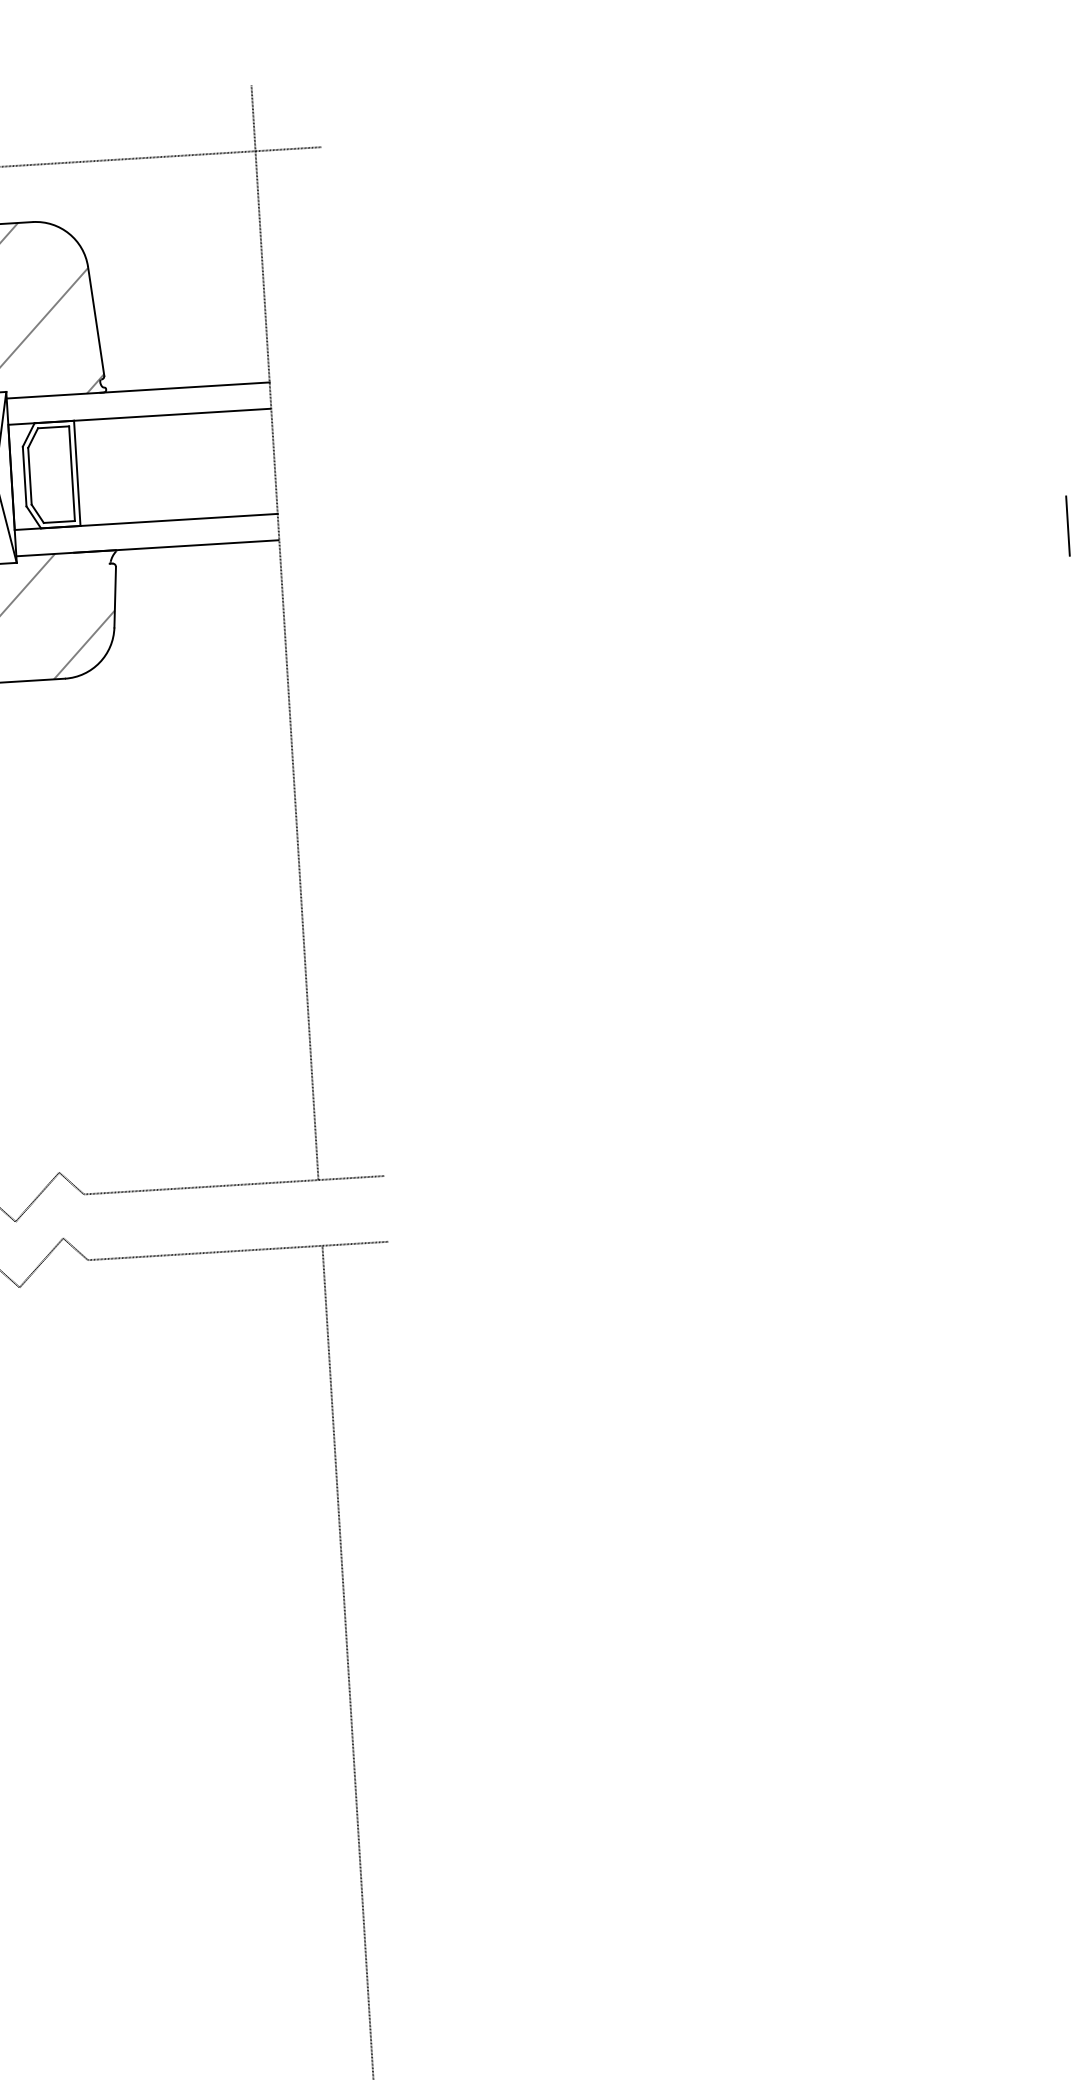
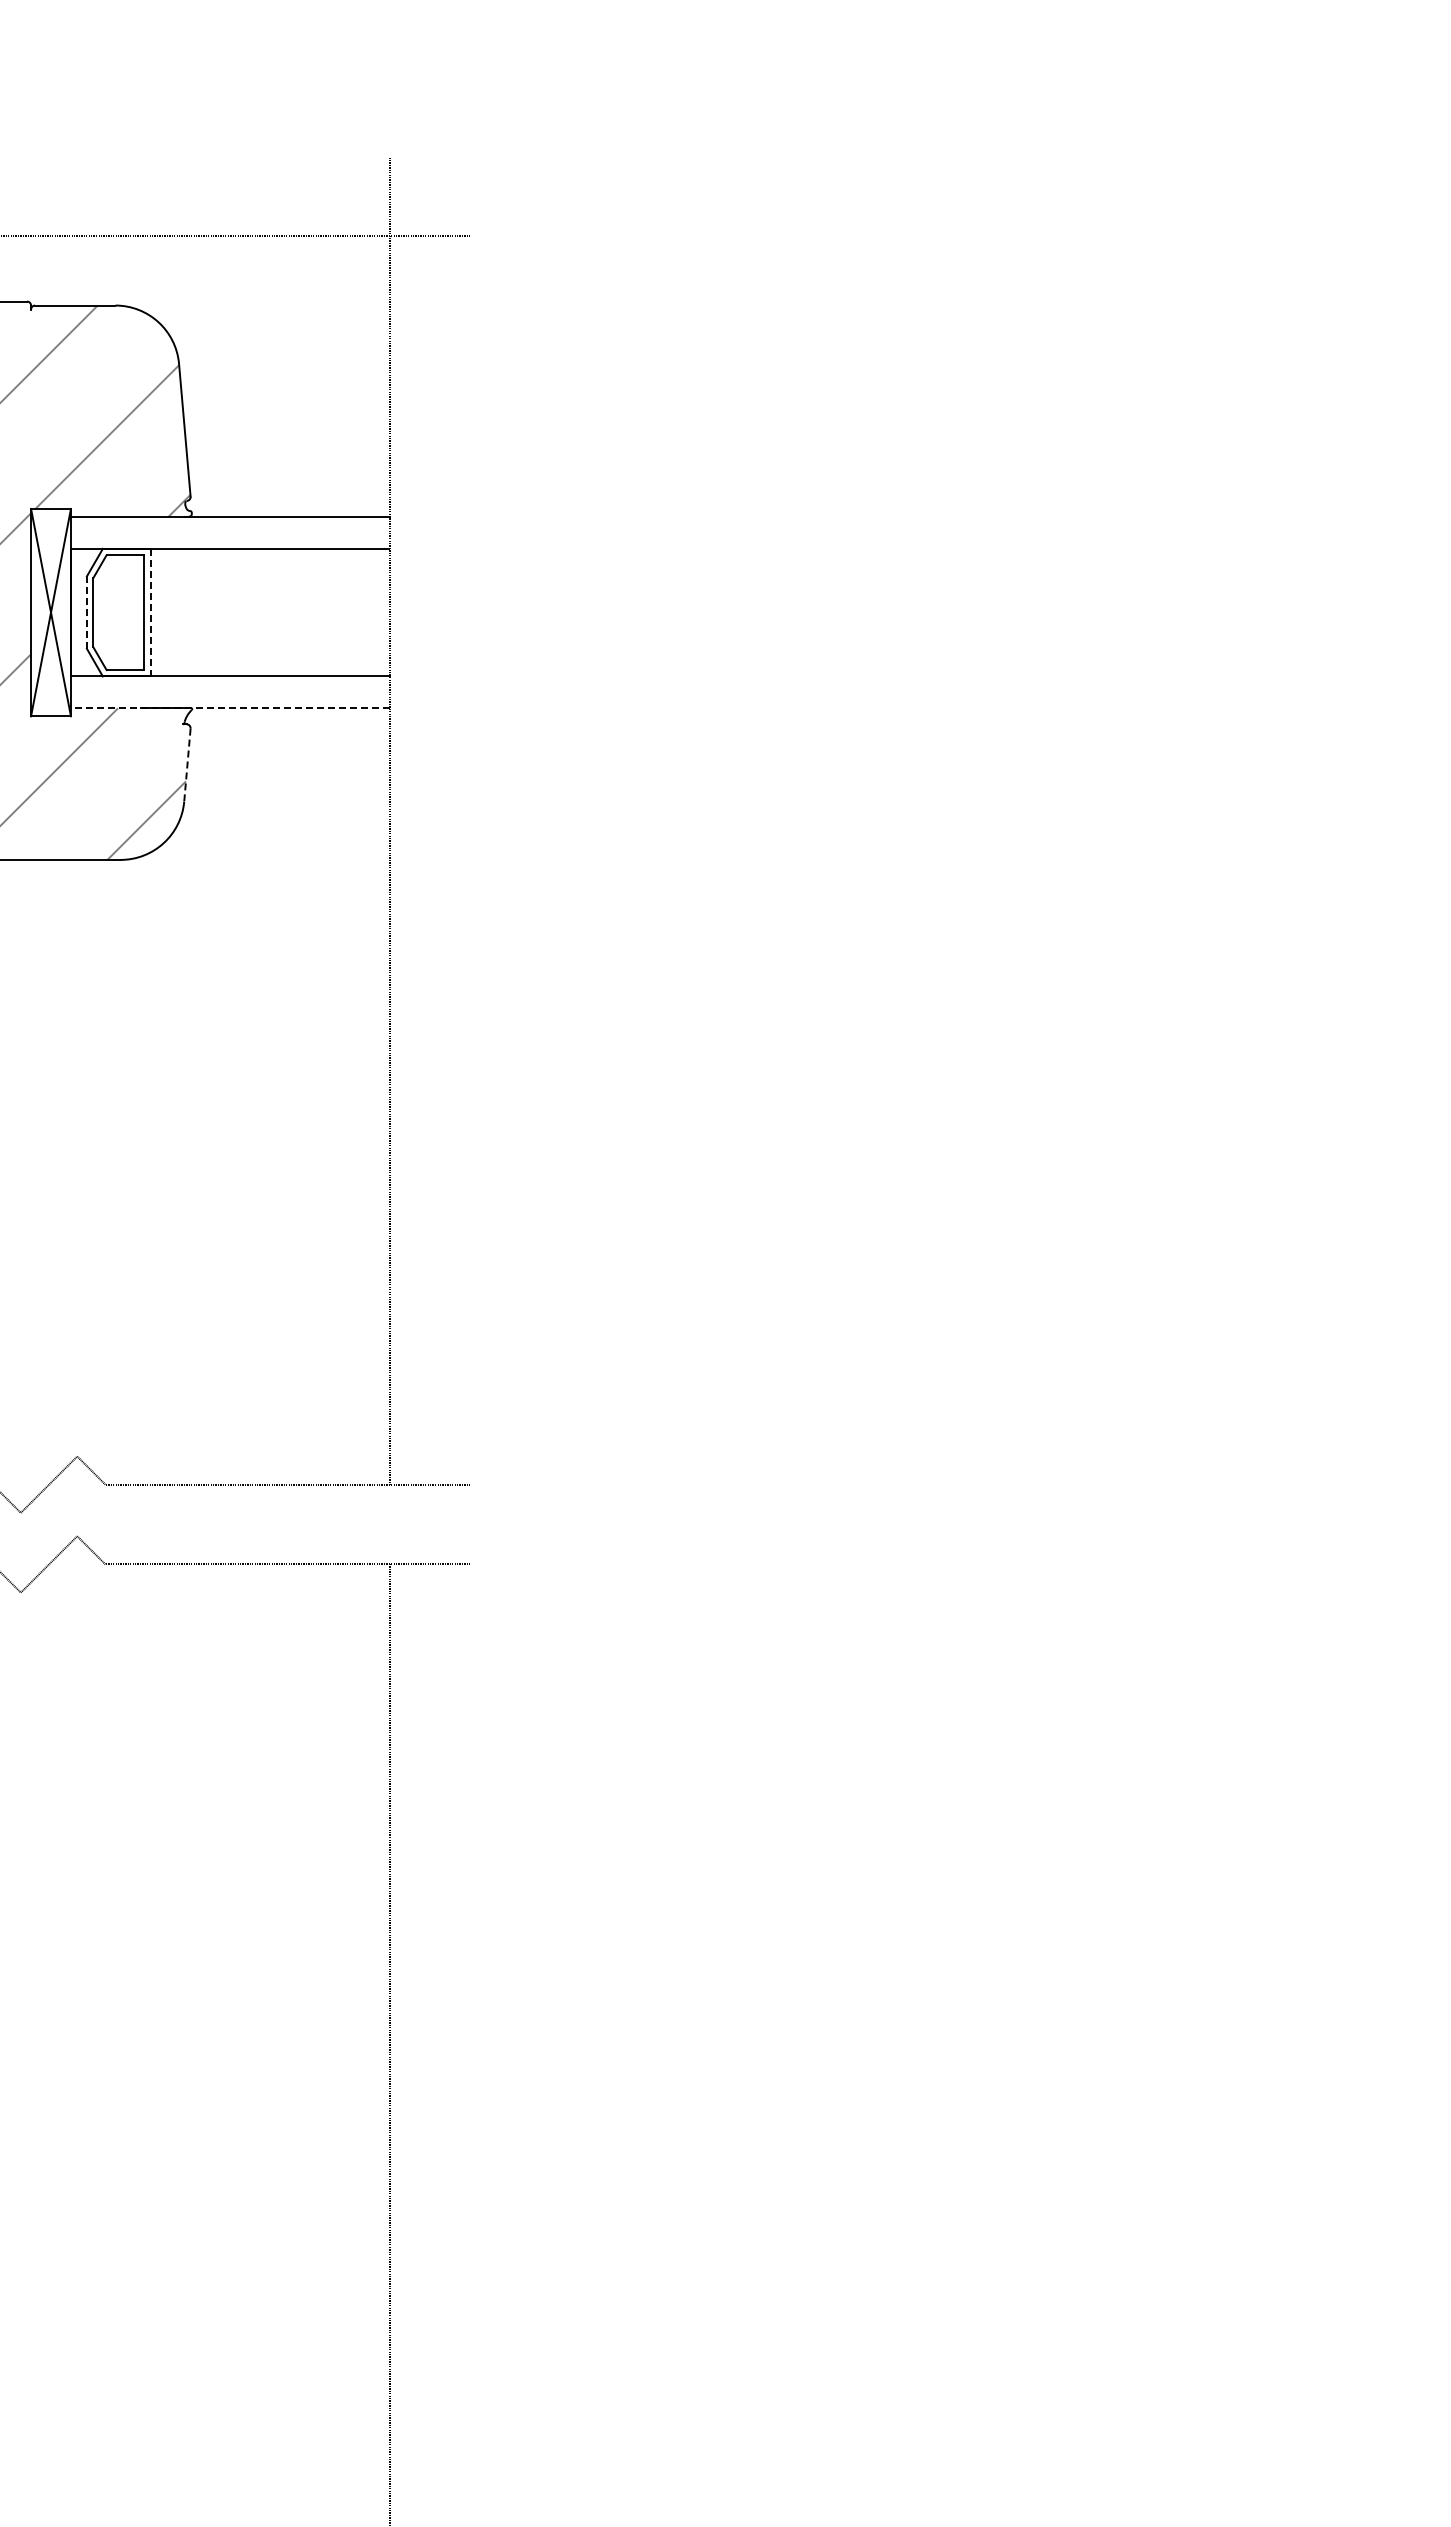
line: (77, 473) -> (150, 612), solid -> dashed
line: (24, 476) -> (86, 612), solid -> dashed
line: (1067, 526) -> (1343, 749), removed
line: (147, 548) -> (230, 708), solid -> dashed
line: (115, 597) -> (187, 765), solid -> dashed

